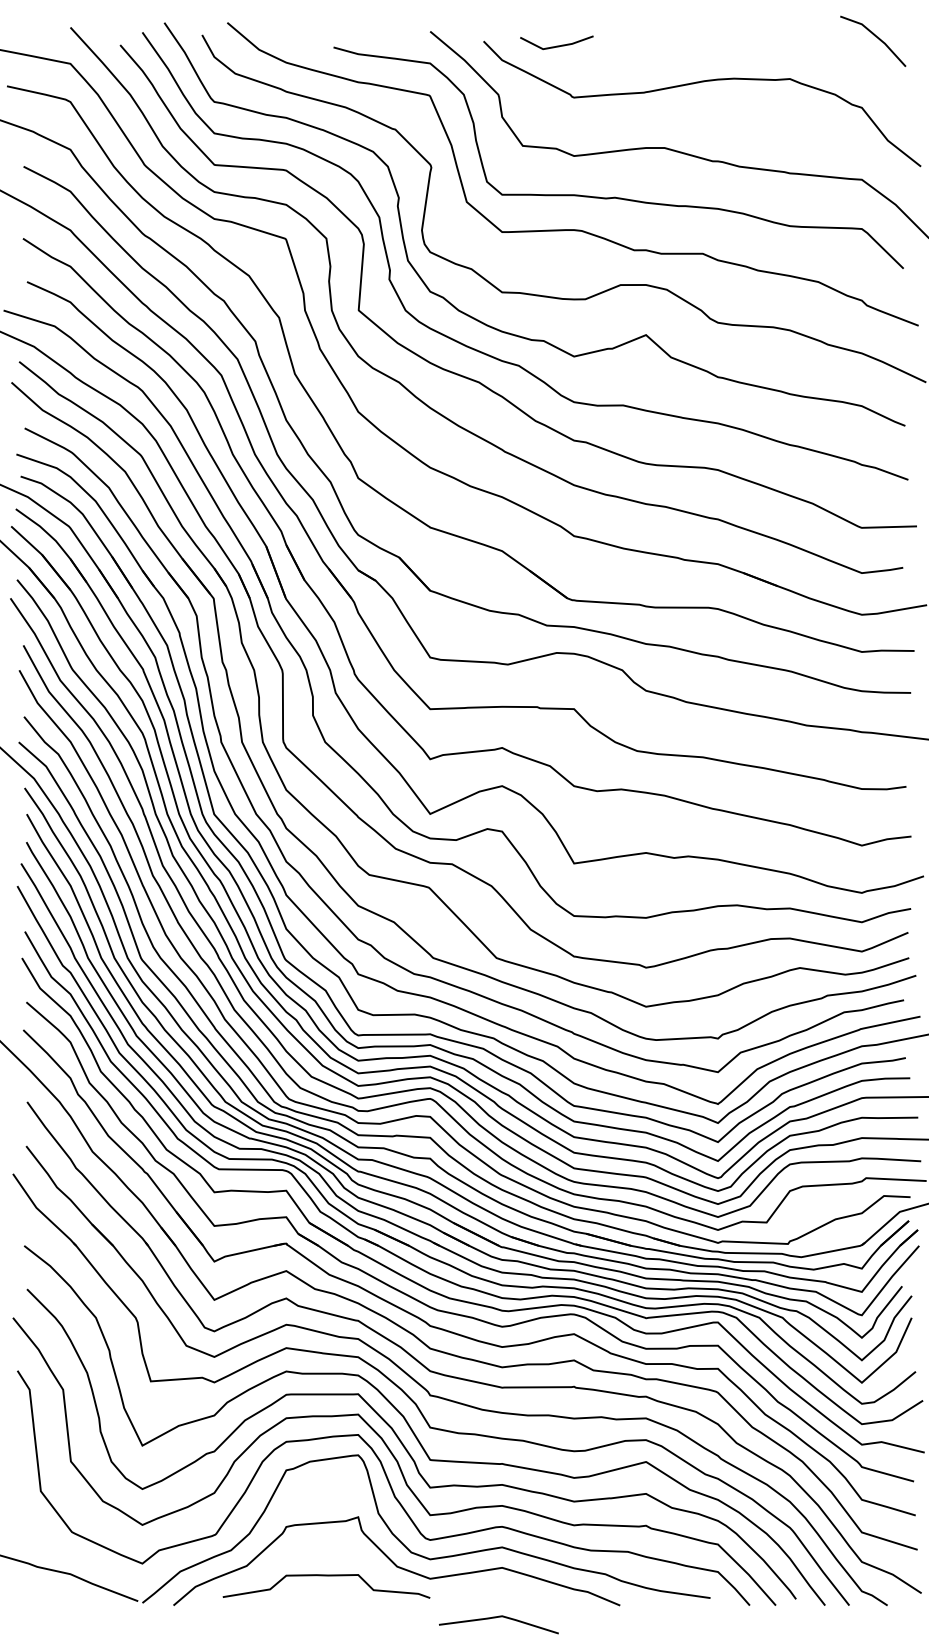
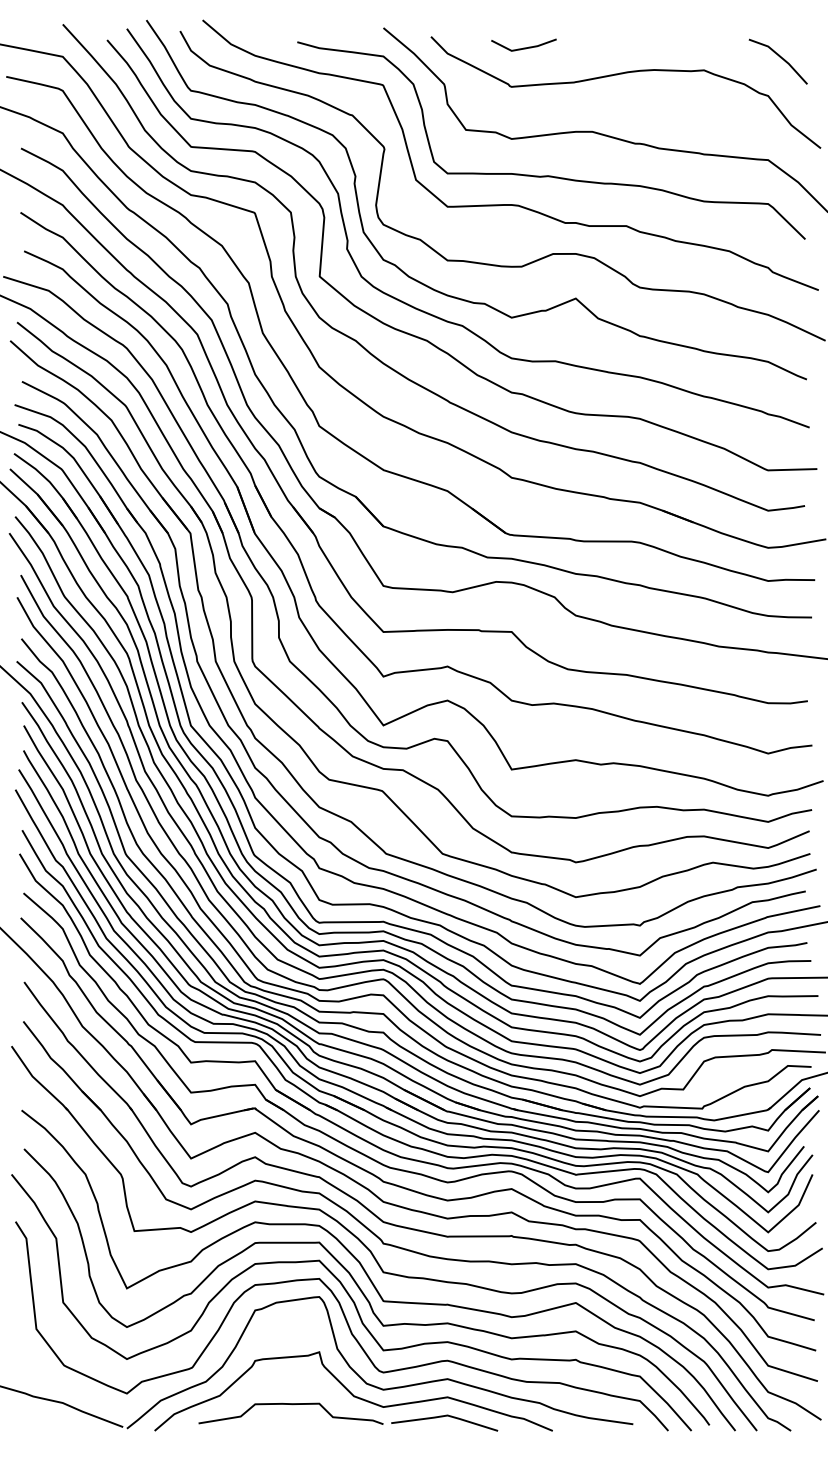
line: (874, 36) -> (779, 57), moved
line: (556, 45) -> (523, 47), moved
line: (496, 1618) -> (442, 1417), moved

